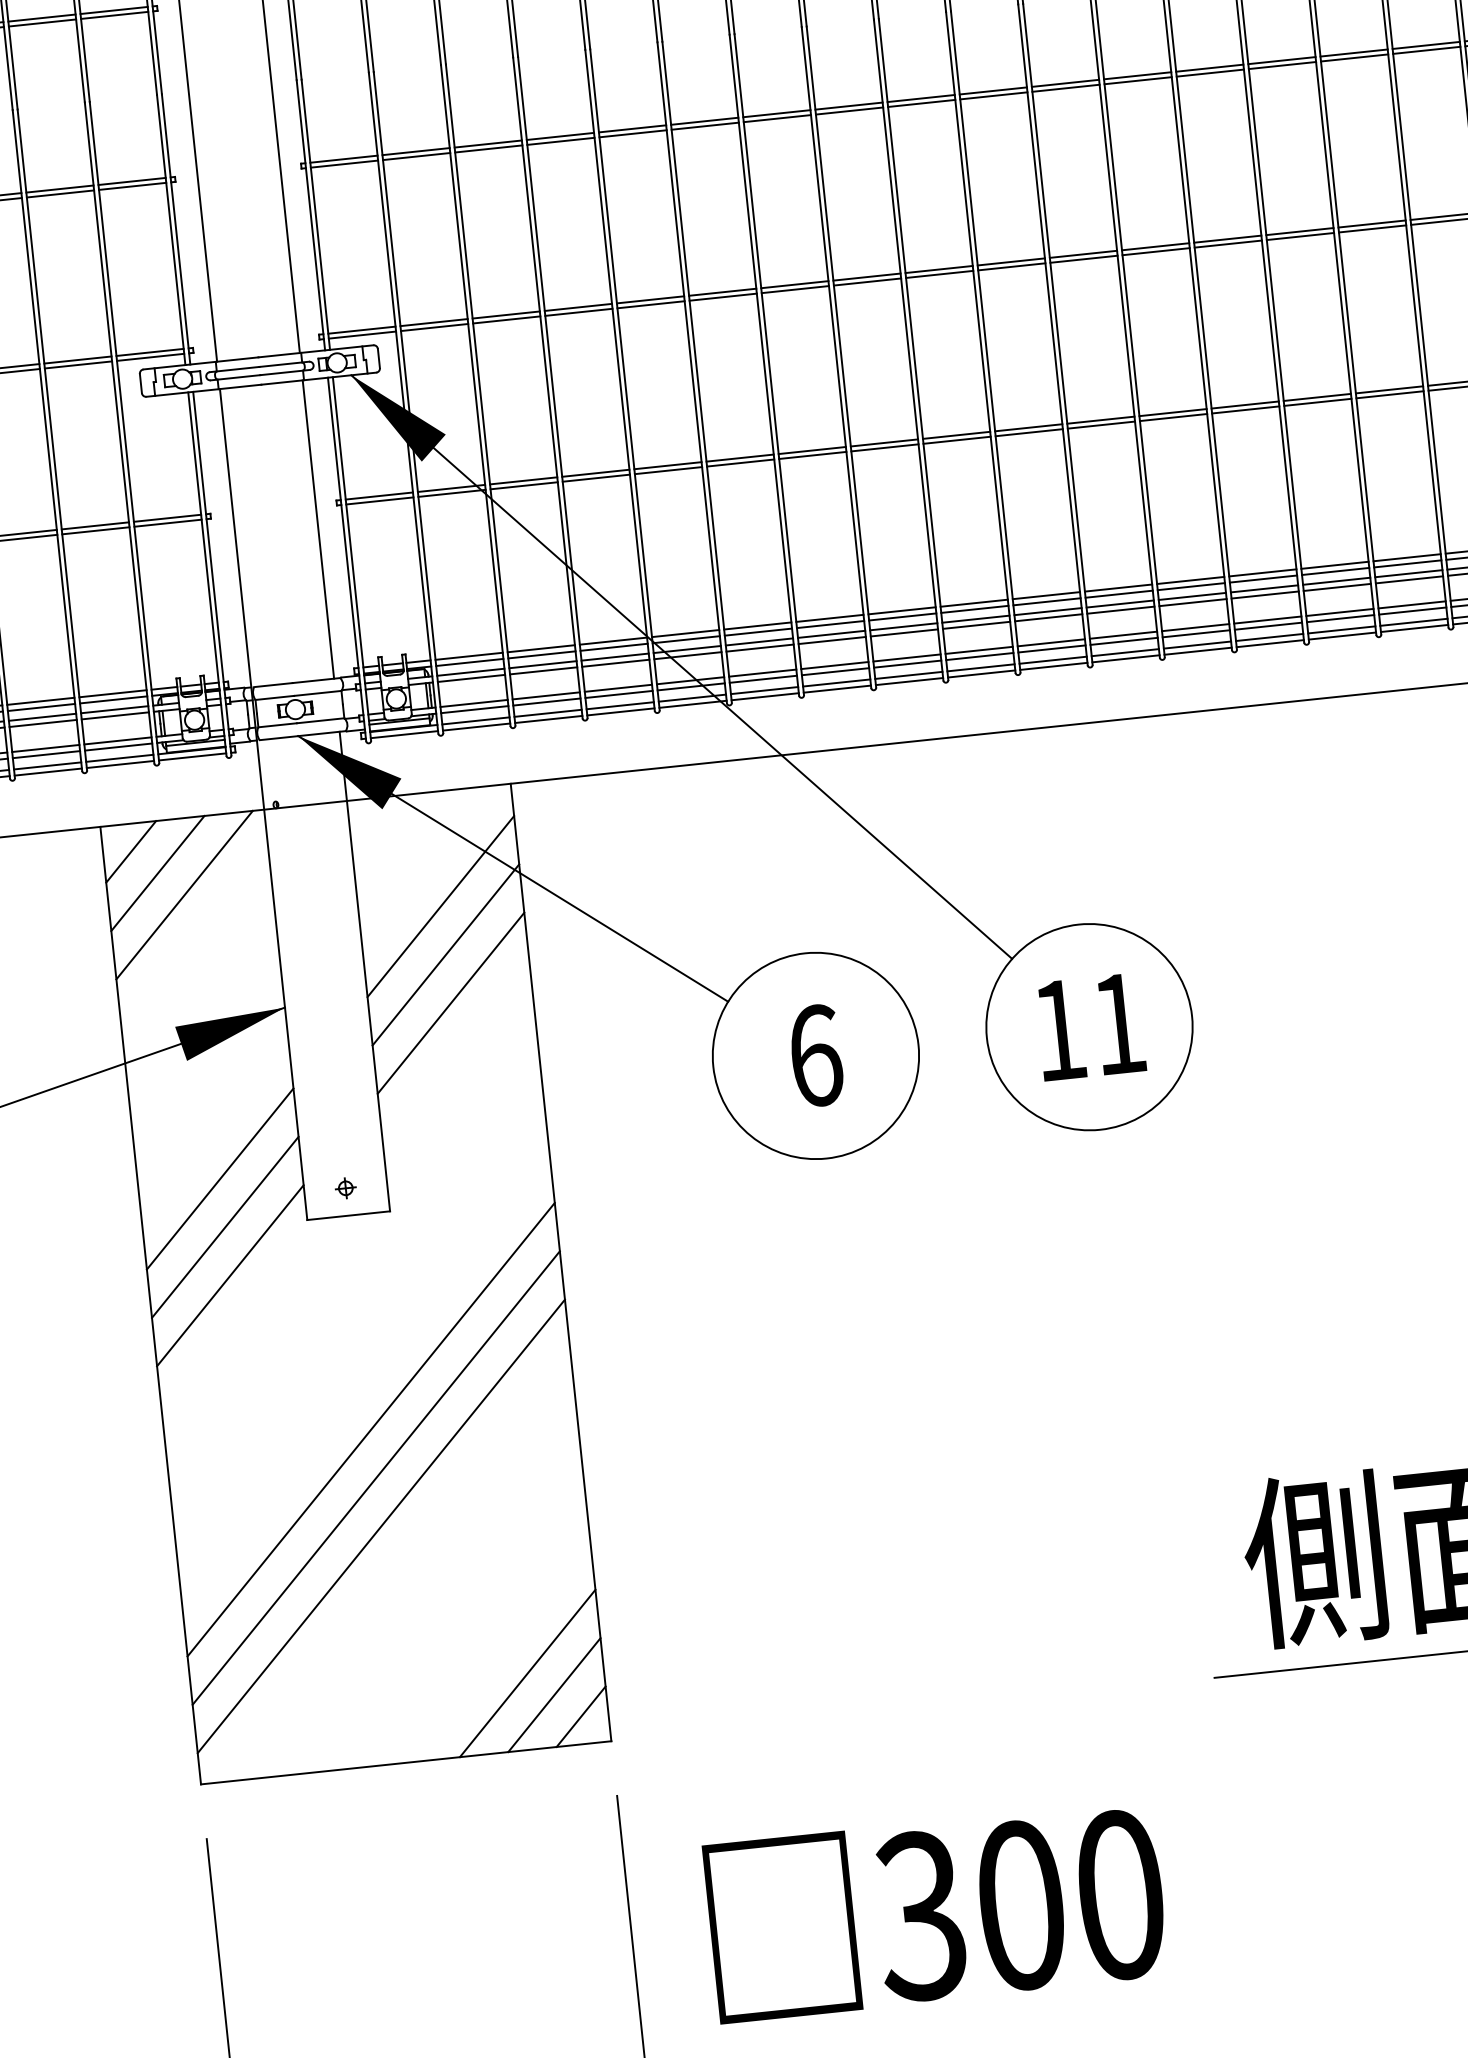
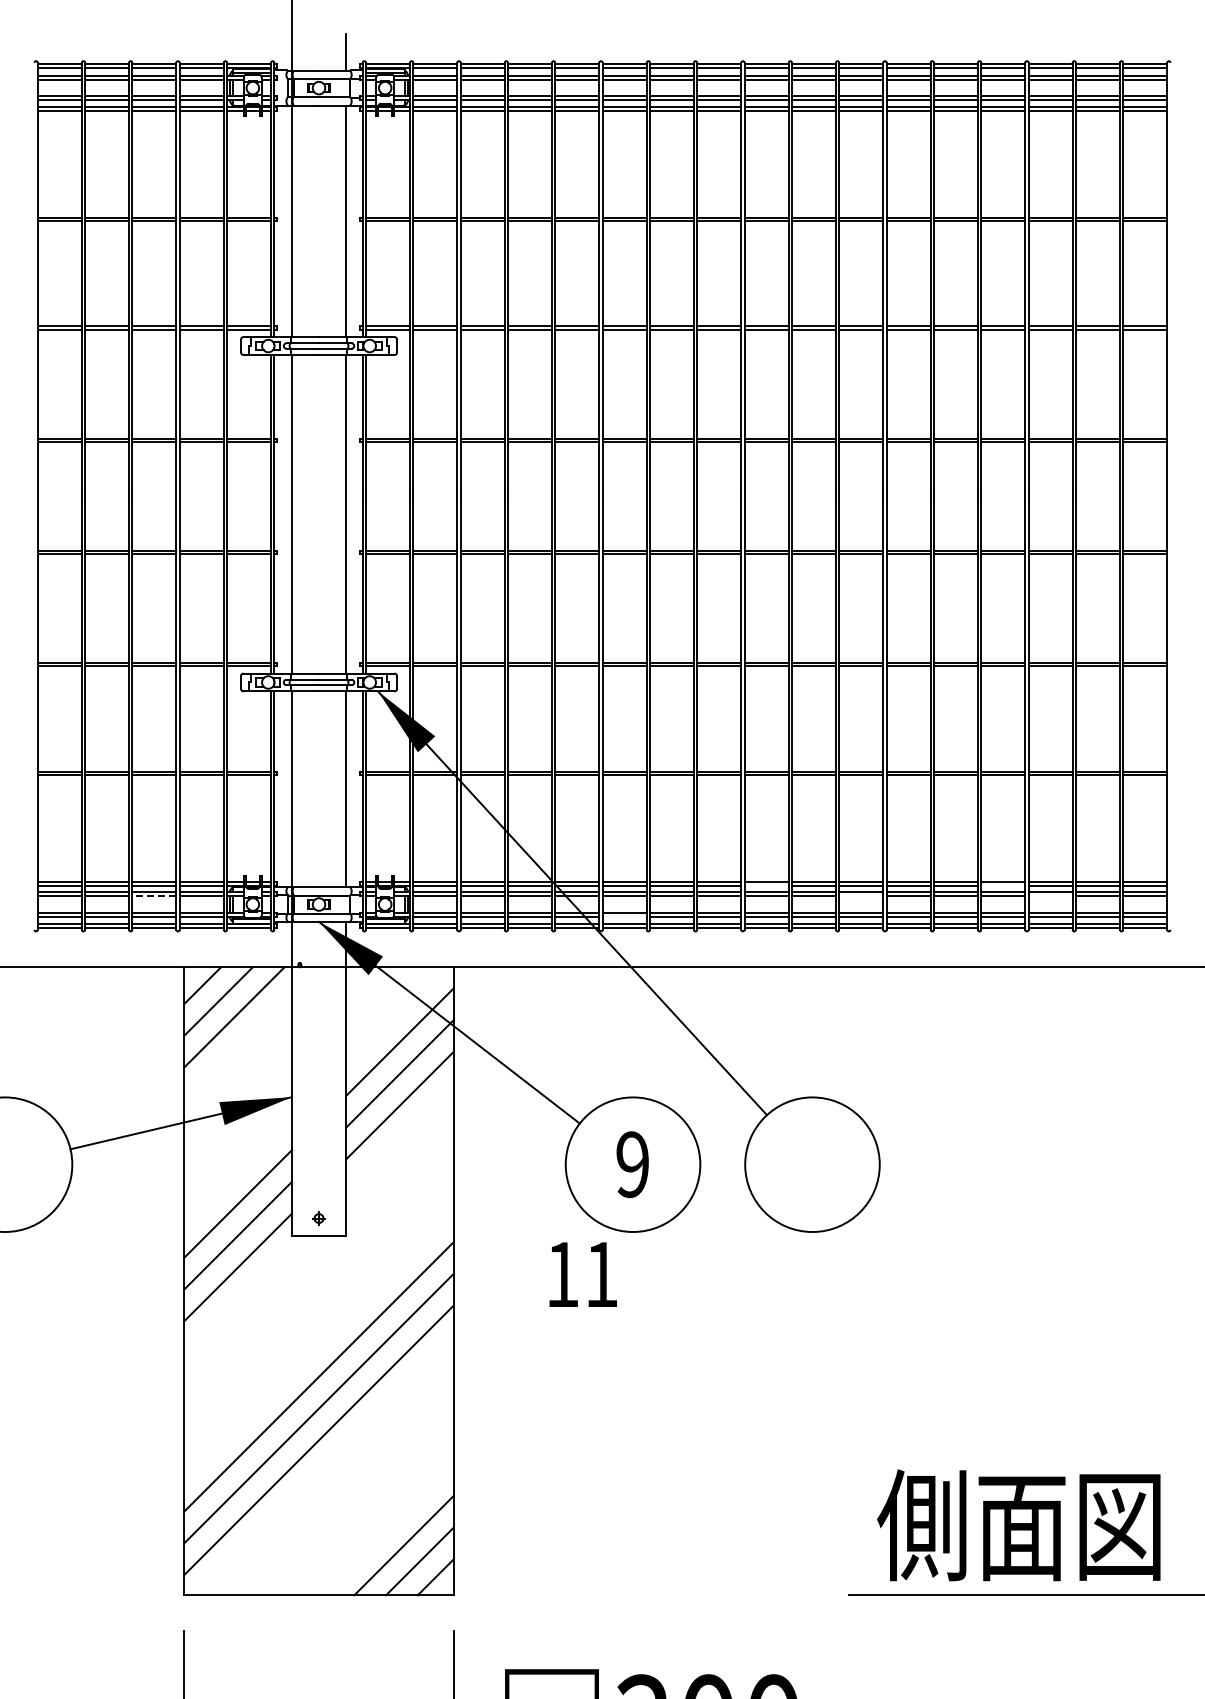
line: (1335, 570) -> (1003, 885), removed
line: (1409, 580) -> (1050, 896), removed
line: (974, 608) -> (766, 885), removed
line: (1121, 610) -> (861, 896), removed
line: (763, 678) -> (624, 916), removed
line: (41, 723) -> (153, 896), solid -> dashed
text: (1089, 1026) -> (582, 1274), moved
text: (815, 1055) -> (632, 1164), 6 -> 9

